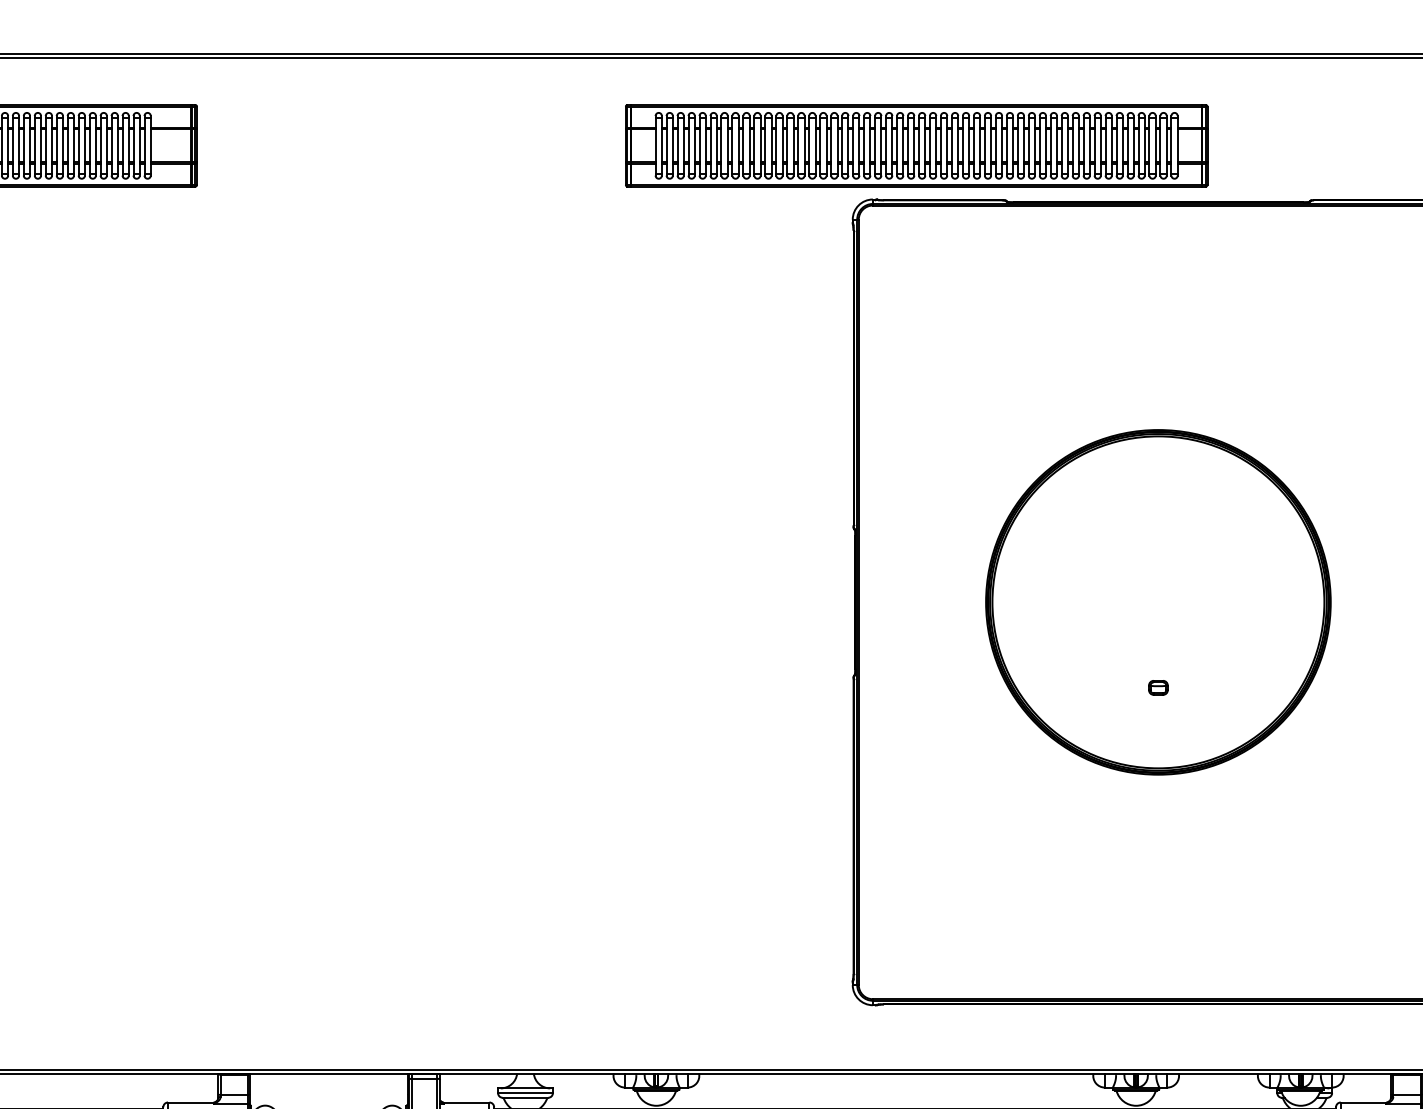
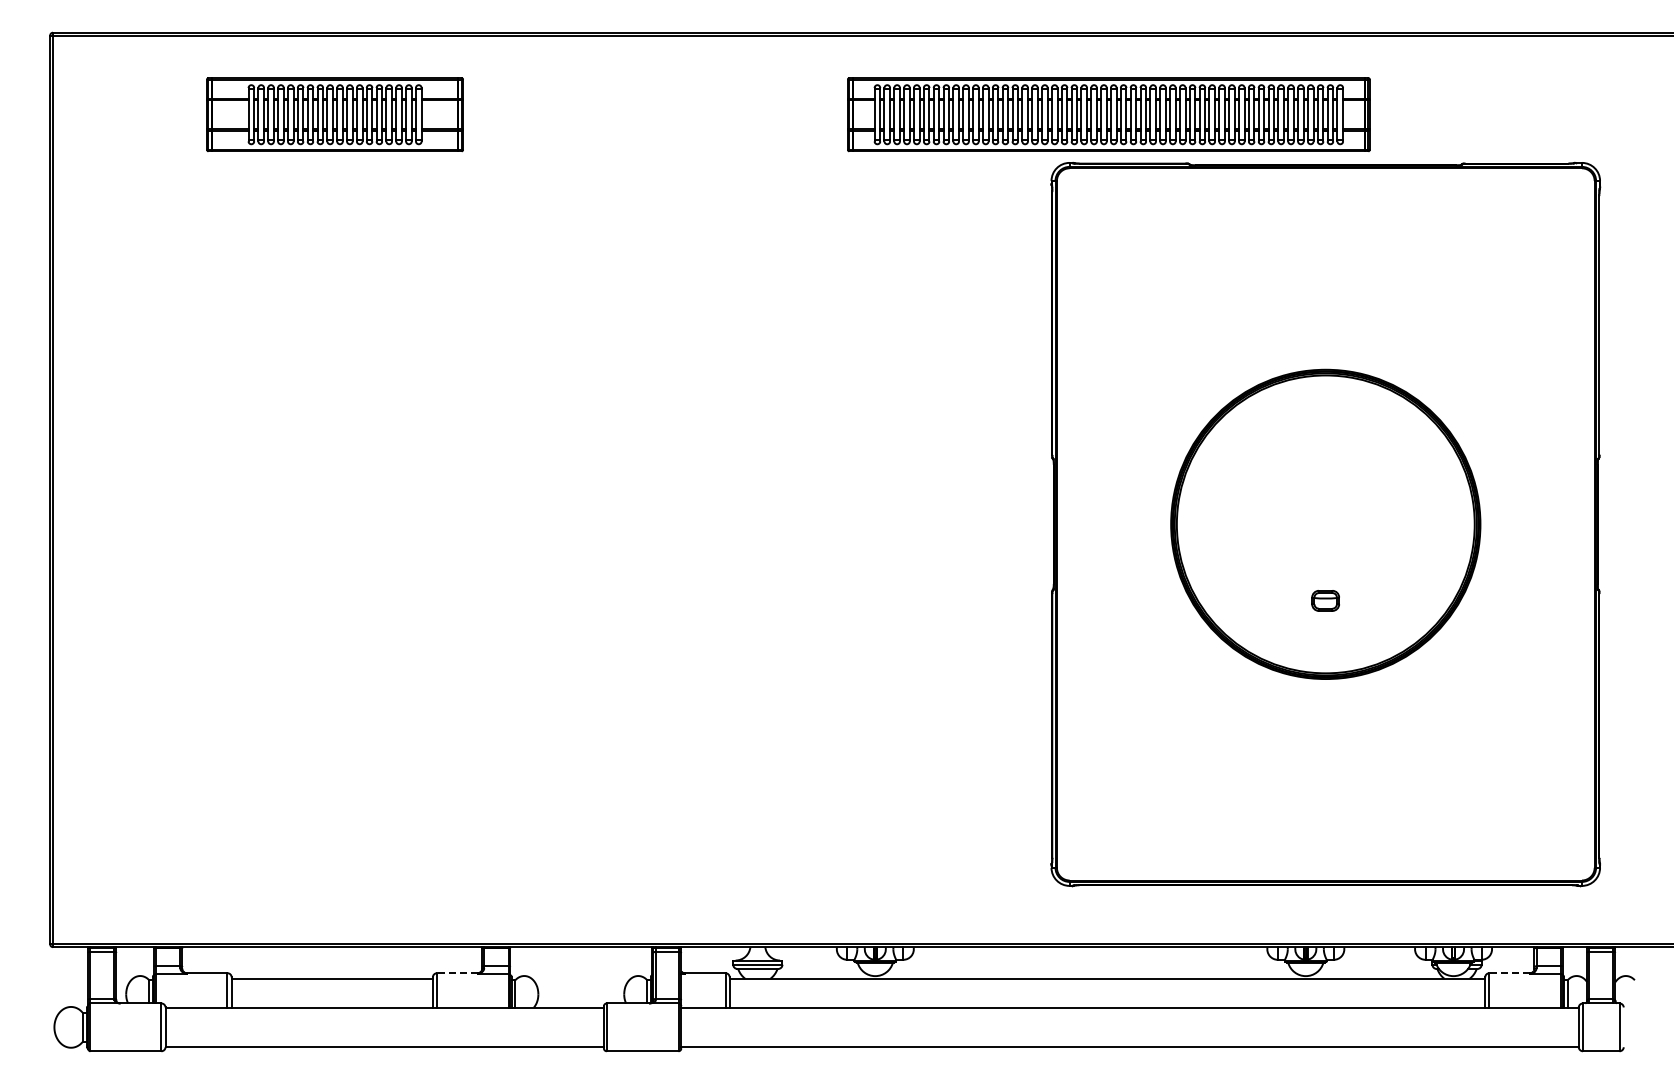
part: (1158, 688) -> (1325, 601), size x1.6
line: (189, 1102) -> (456, 973), solid -> dashed
line: (1363, 1102) -> (1509, 973), solid -> dashed

